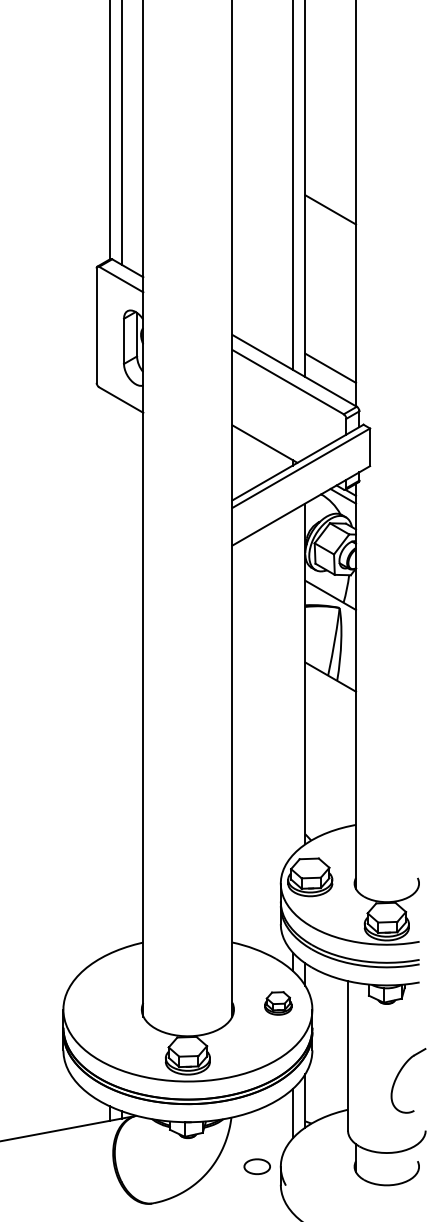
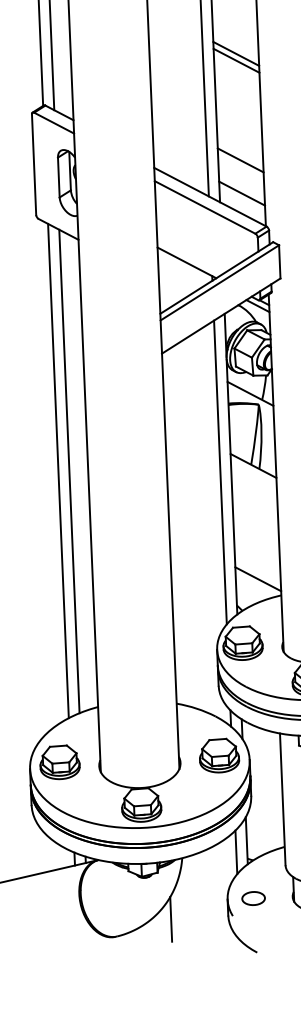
line: (330, 217) -> (236, 60), added
line: (330, 330) -> (240, 160), added
line: (109, 673) -> (58, 470), added
line: (122, 674) -> (69, 471), added
line: (292, 682) -> (220, 472), added
line: (330, 805) -> (258, 579), added
part: (97, 1003) -> (59, 762), added
part: (278, 1003) -> (219, 755), size x1.67
part: (256, 1166) -> (252, 898), moved
line: (215, 1186) -> (170, 919), added

